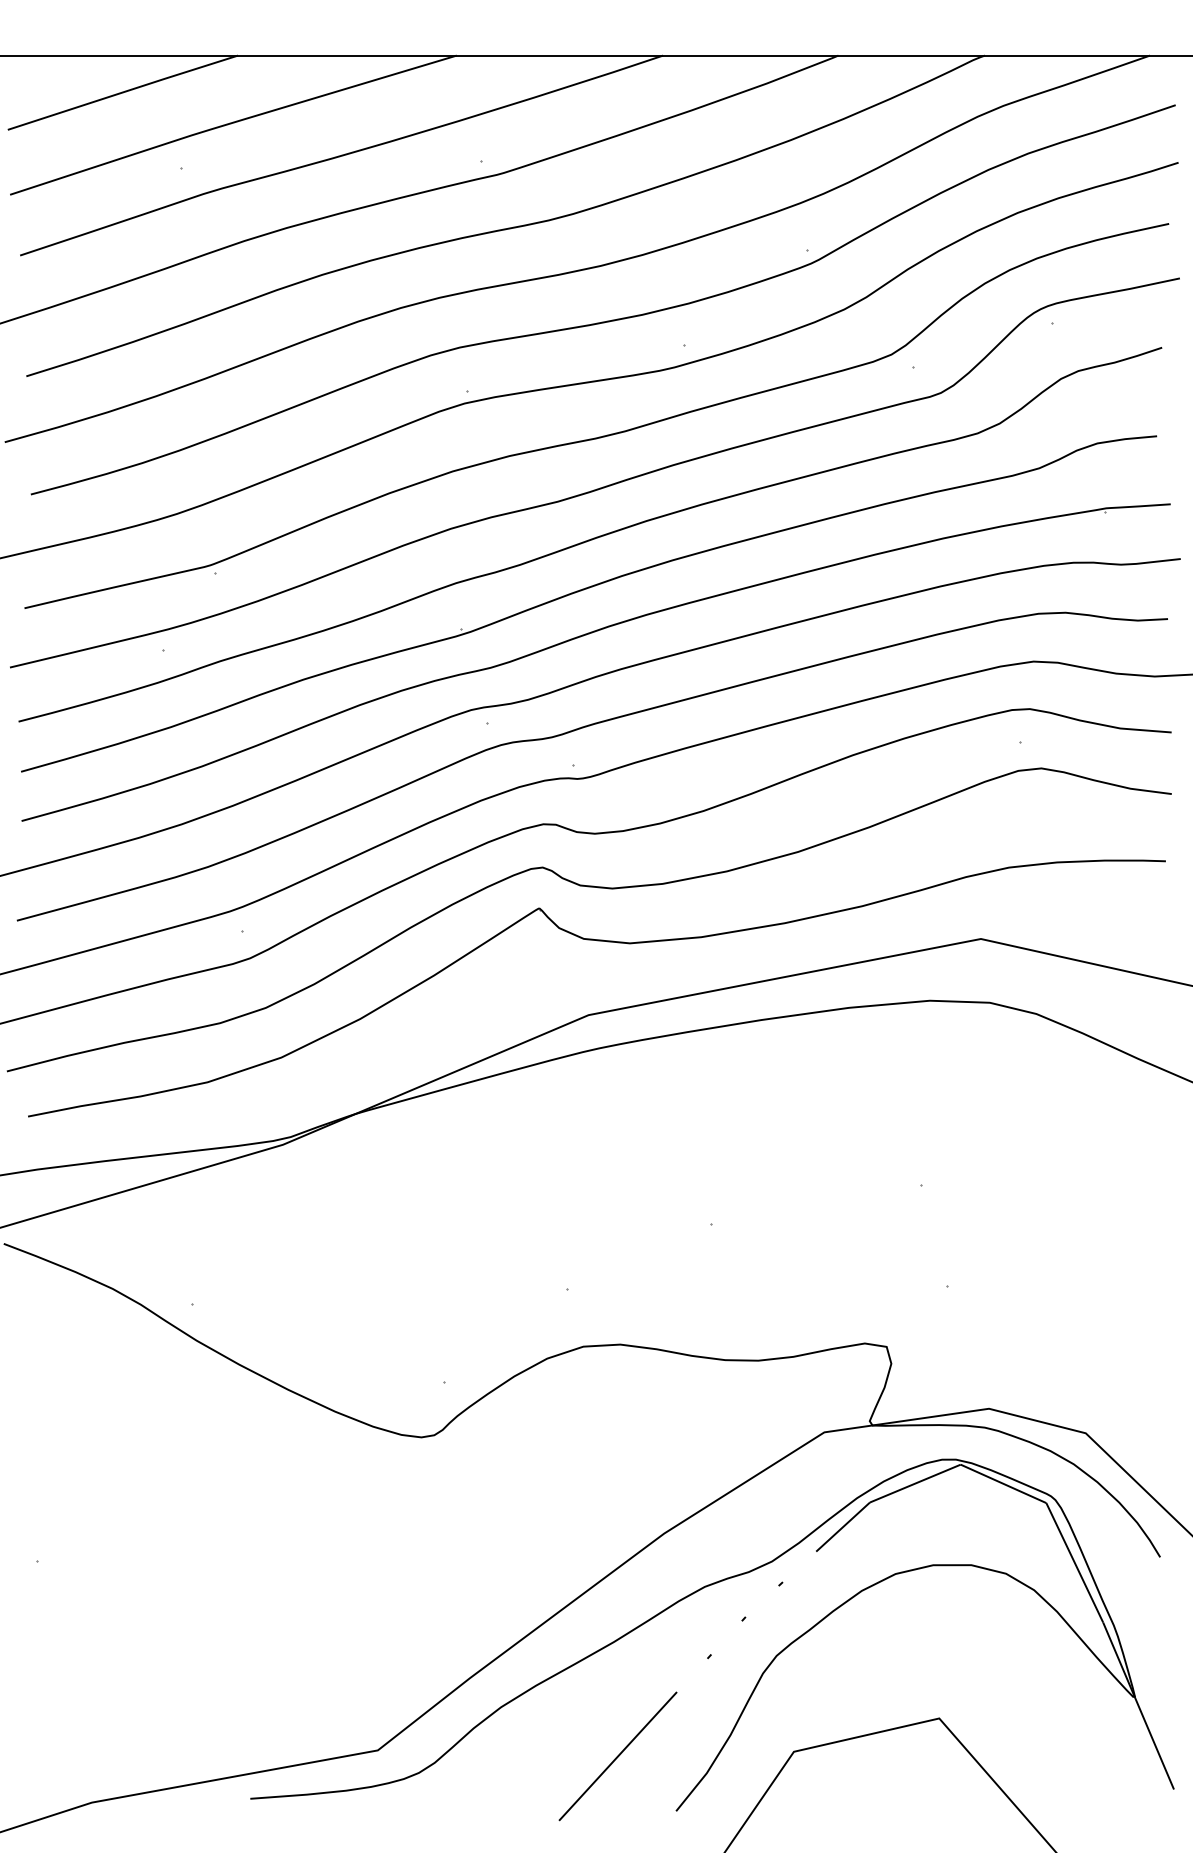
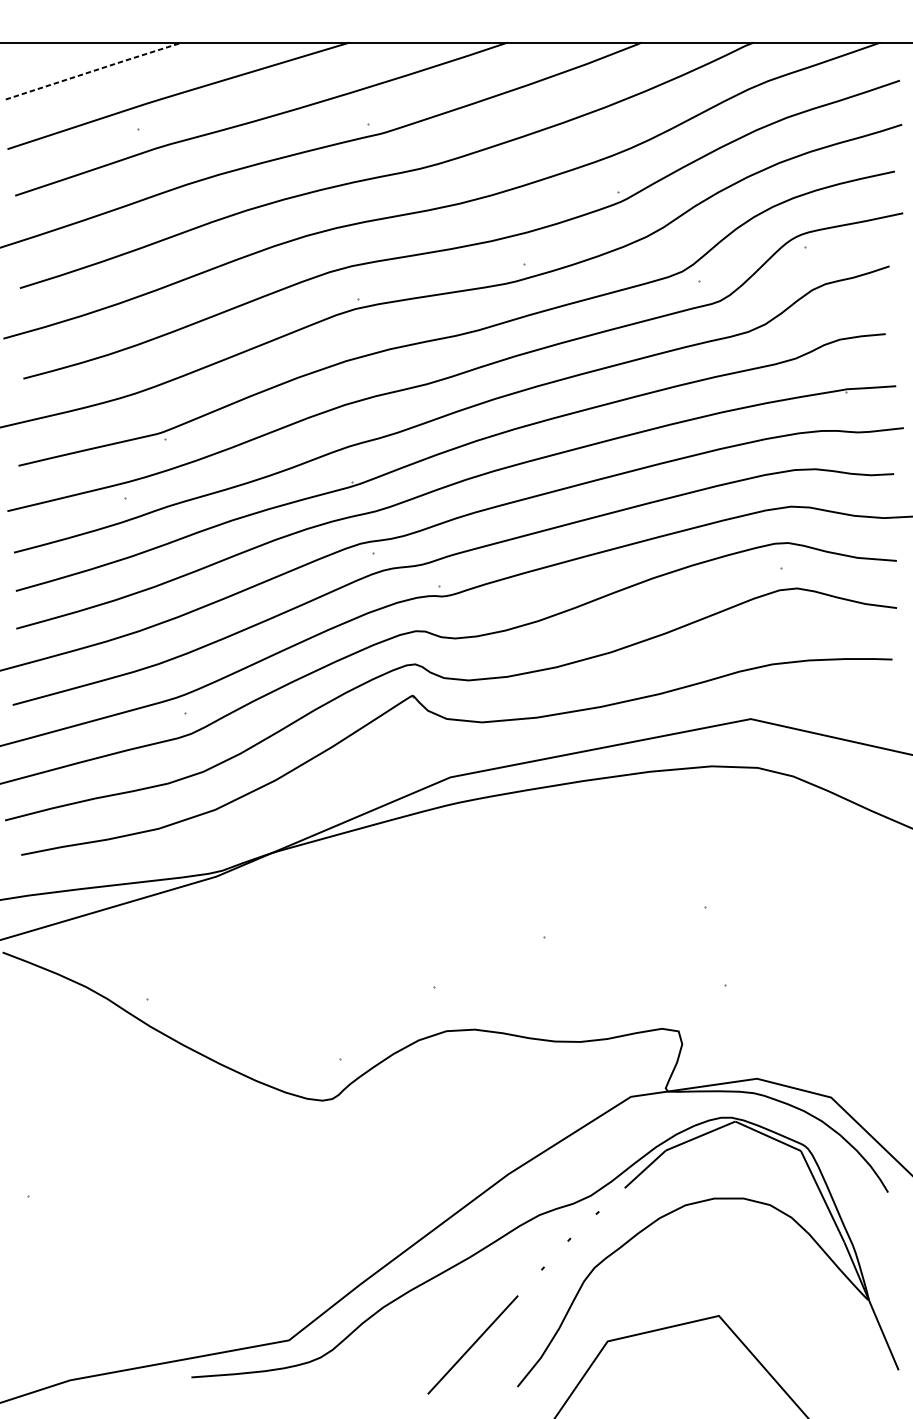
line: (123, 92) -> (94, 70), solid -> dashed

